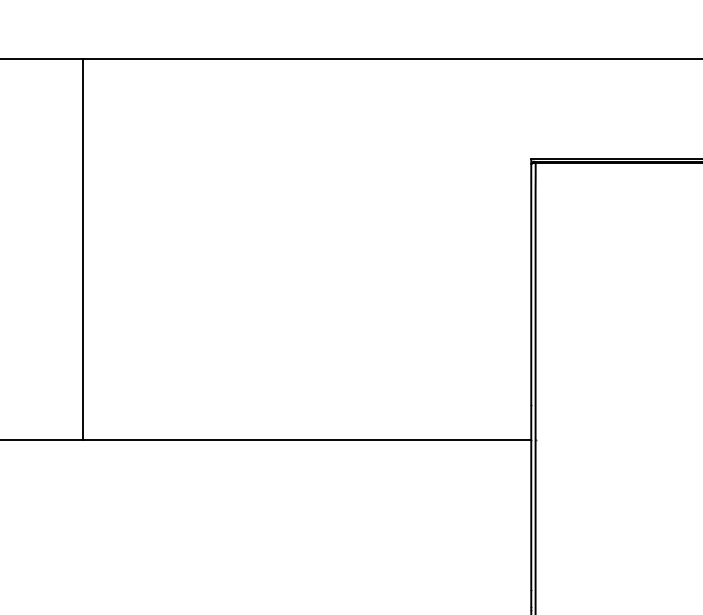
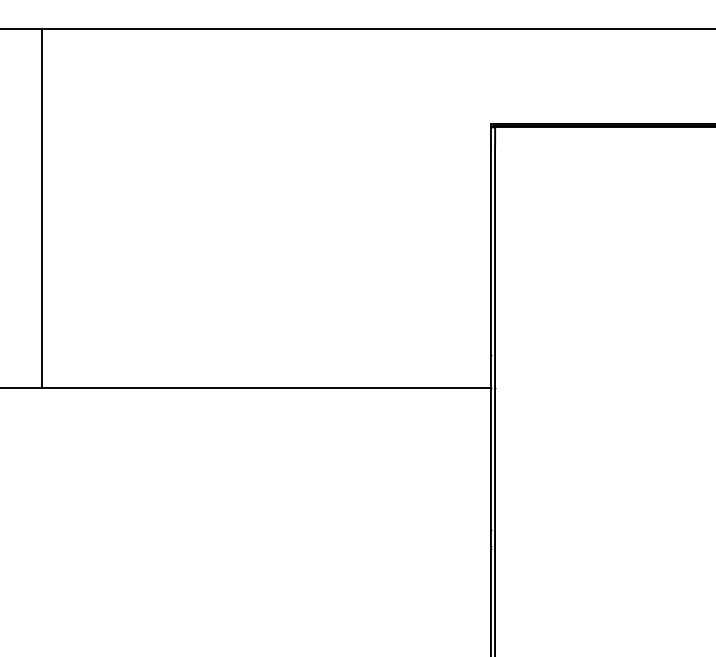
line: (82, 249) -> (41, 208), moved

